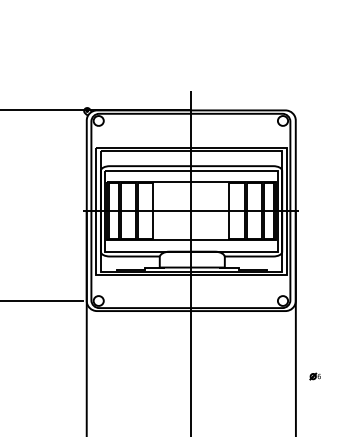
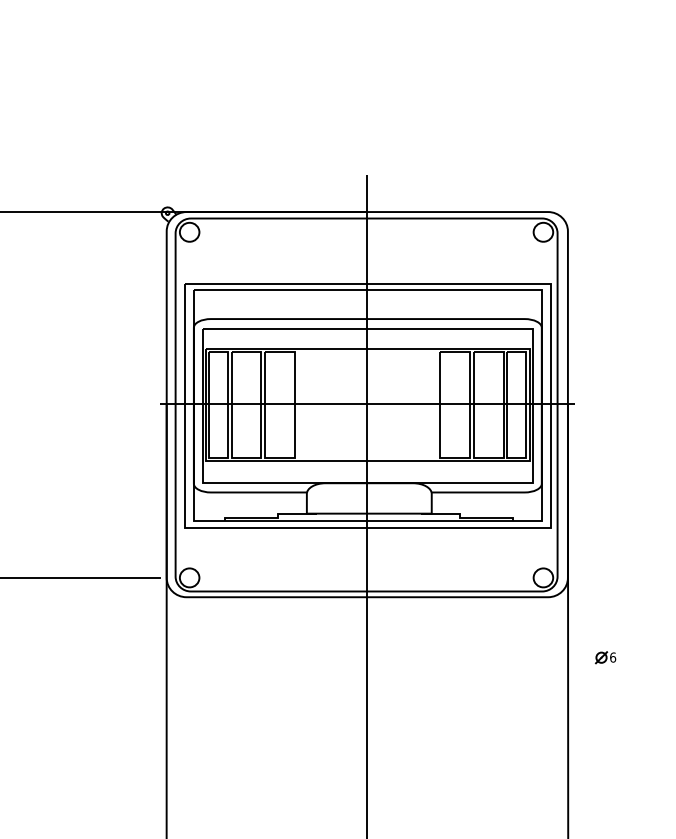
part: (314, 376) -> (603, 657), moved

